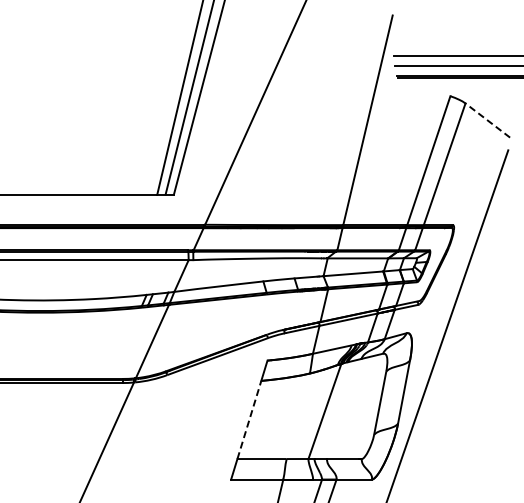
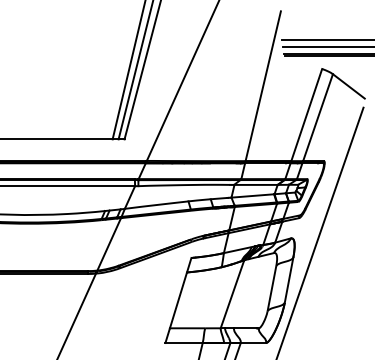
line: (487, 120) -> (348, 86), dashed -> solid
line: (249, 419) -> (178, 300), dashed -> solid

